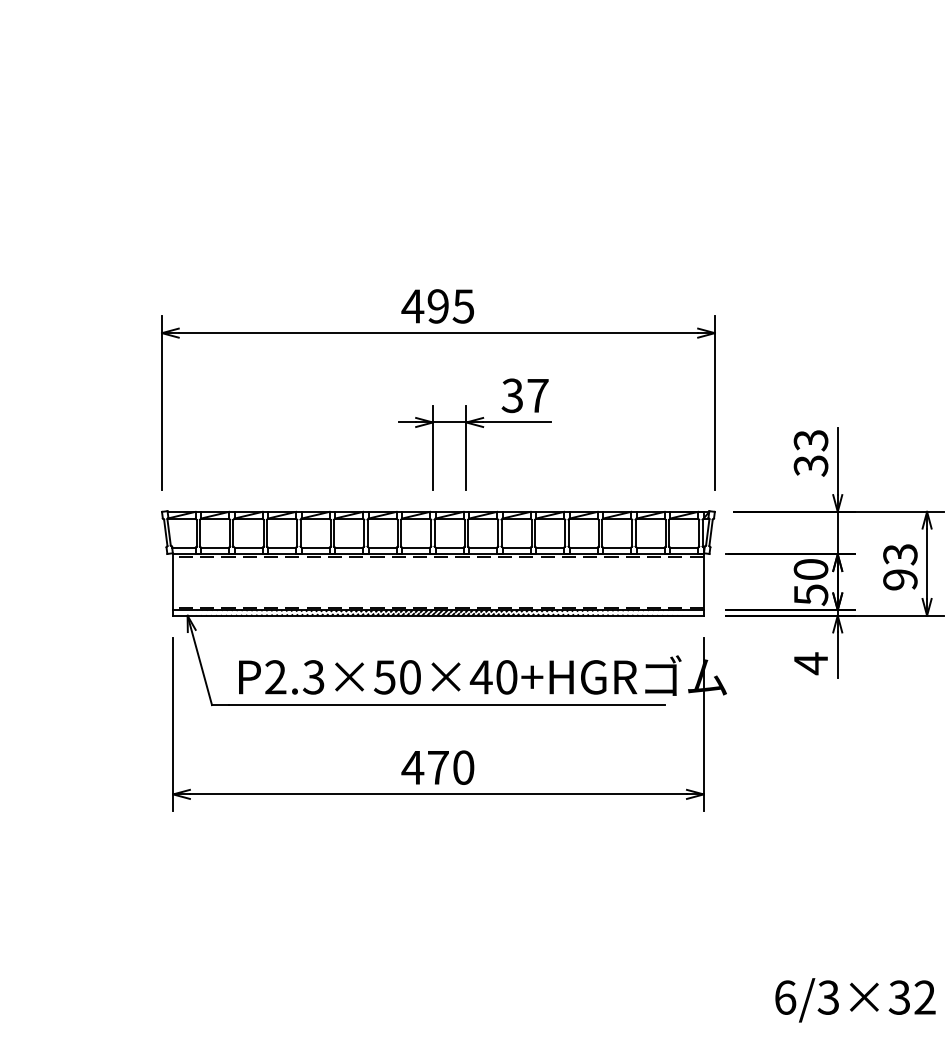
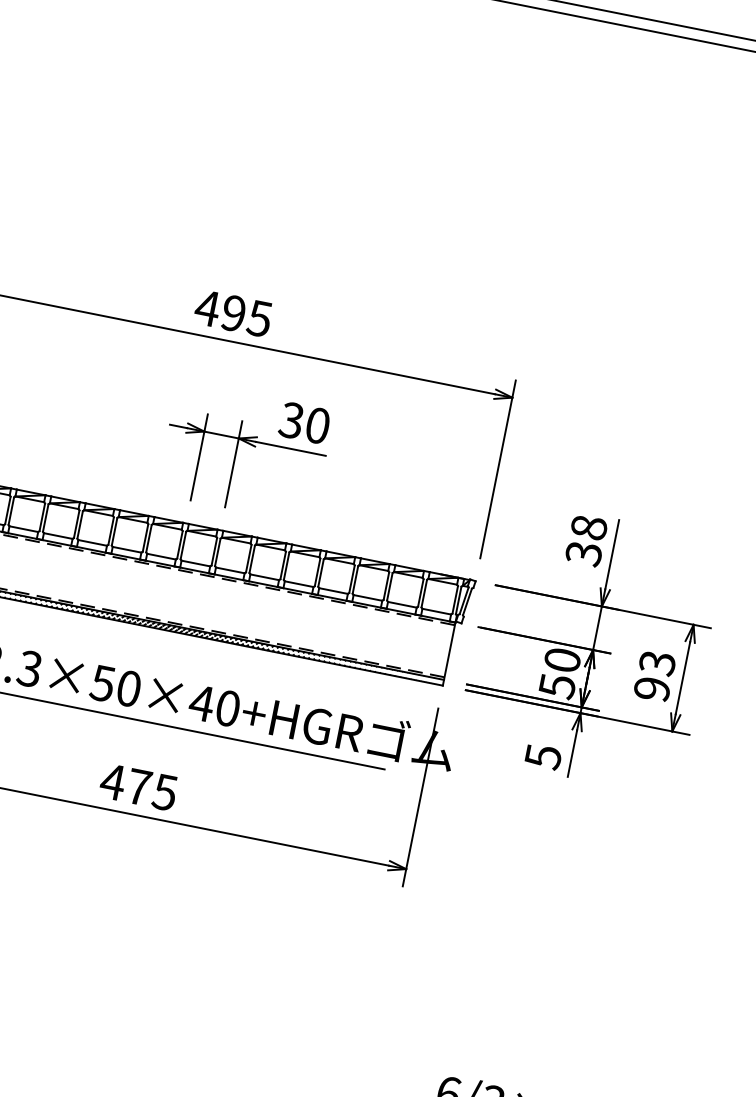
text: (537, 395) -> (317, 425), 37 -> 30
text: (810, 440) -> (588, 527), 33 -> 38
text: (811, 663) -> (543, 756), 4 -> 5
text: (463, 767) -> (165, 792), 470 -> 475

